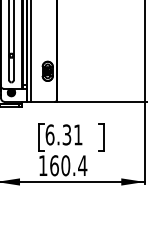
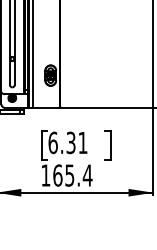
text: (65, 165) -> (69, 175), 160.4 -> 165.4

